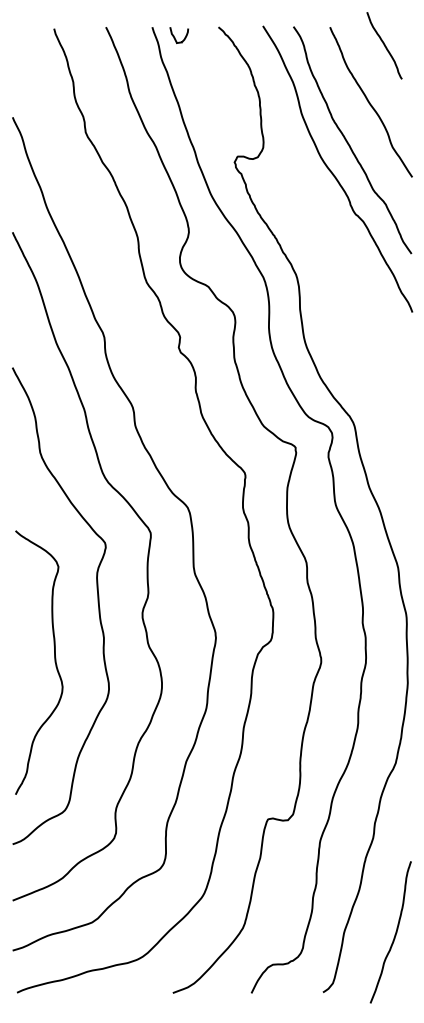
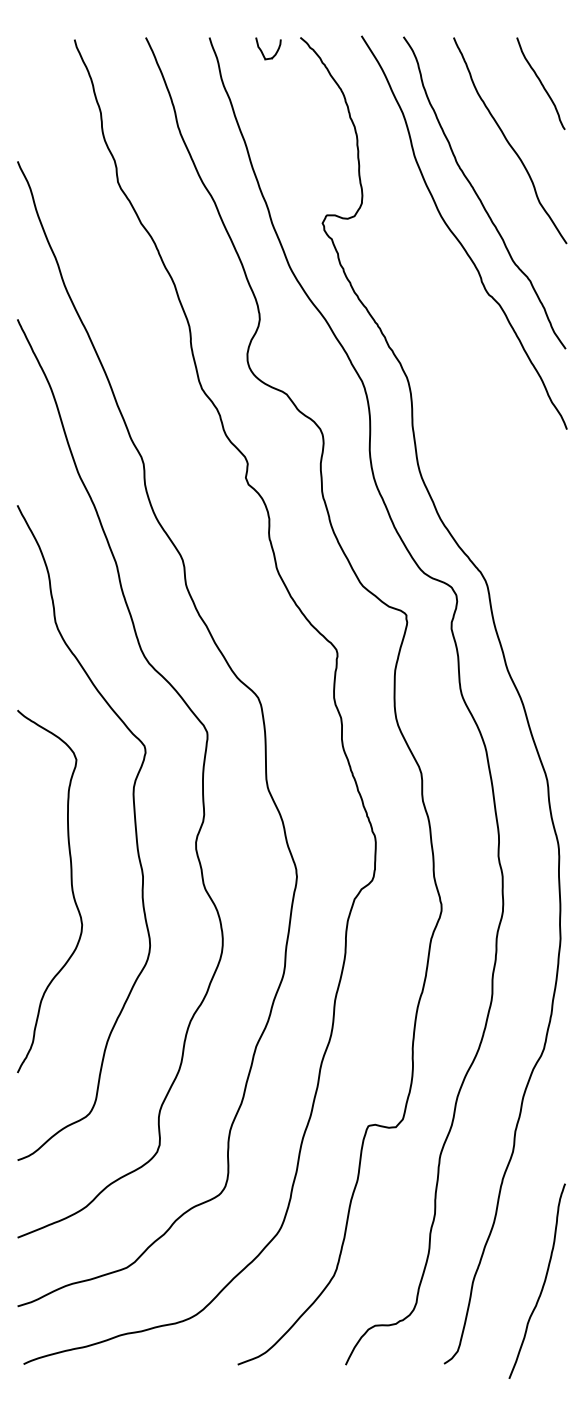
curve: (175, 37) -> (263, 51), moved
curve: (384, 45) -> (540, 83), moved
curve: (54, 662) -> (70, 891), moved

